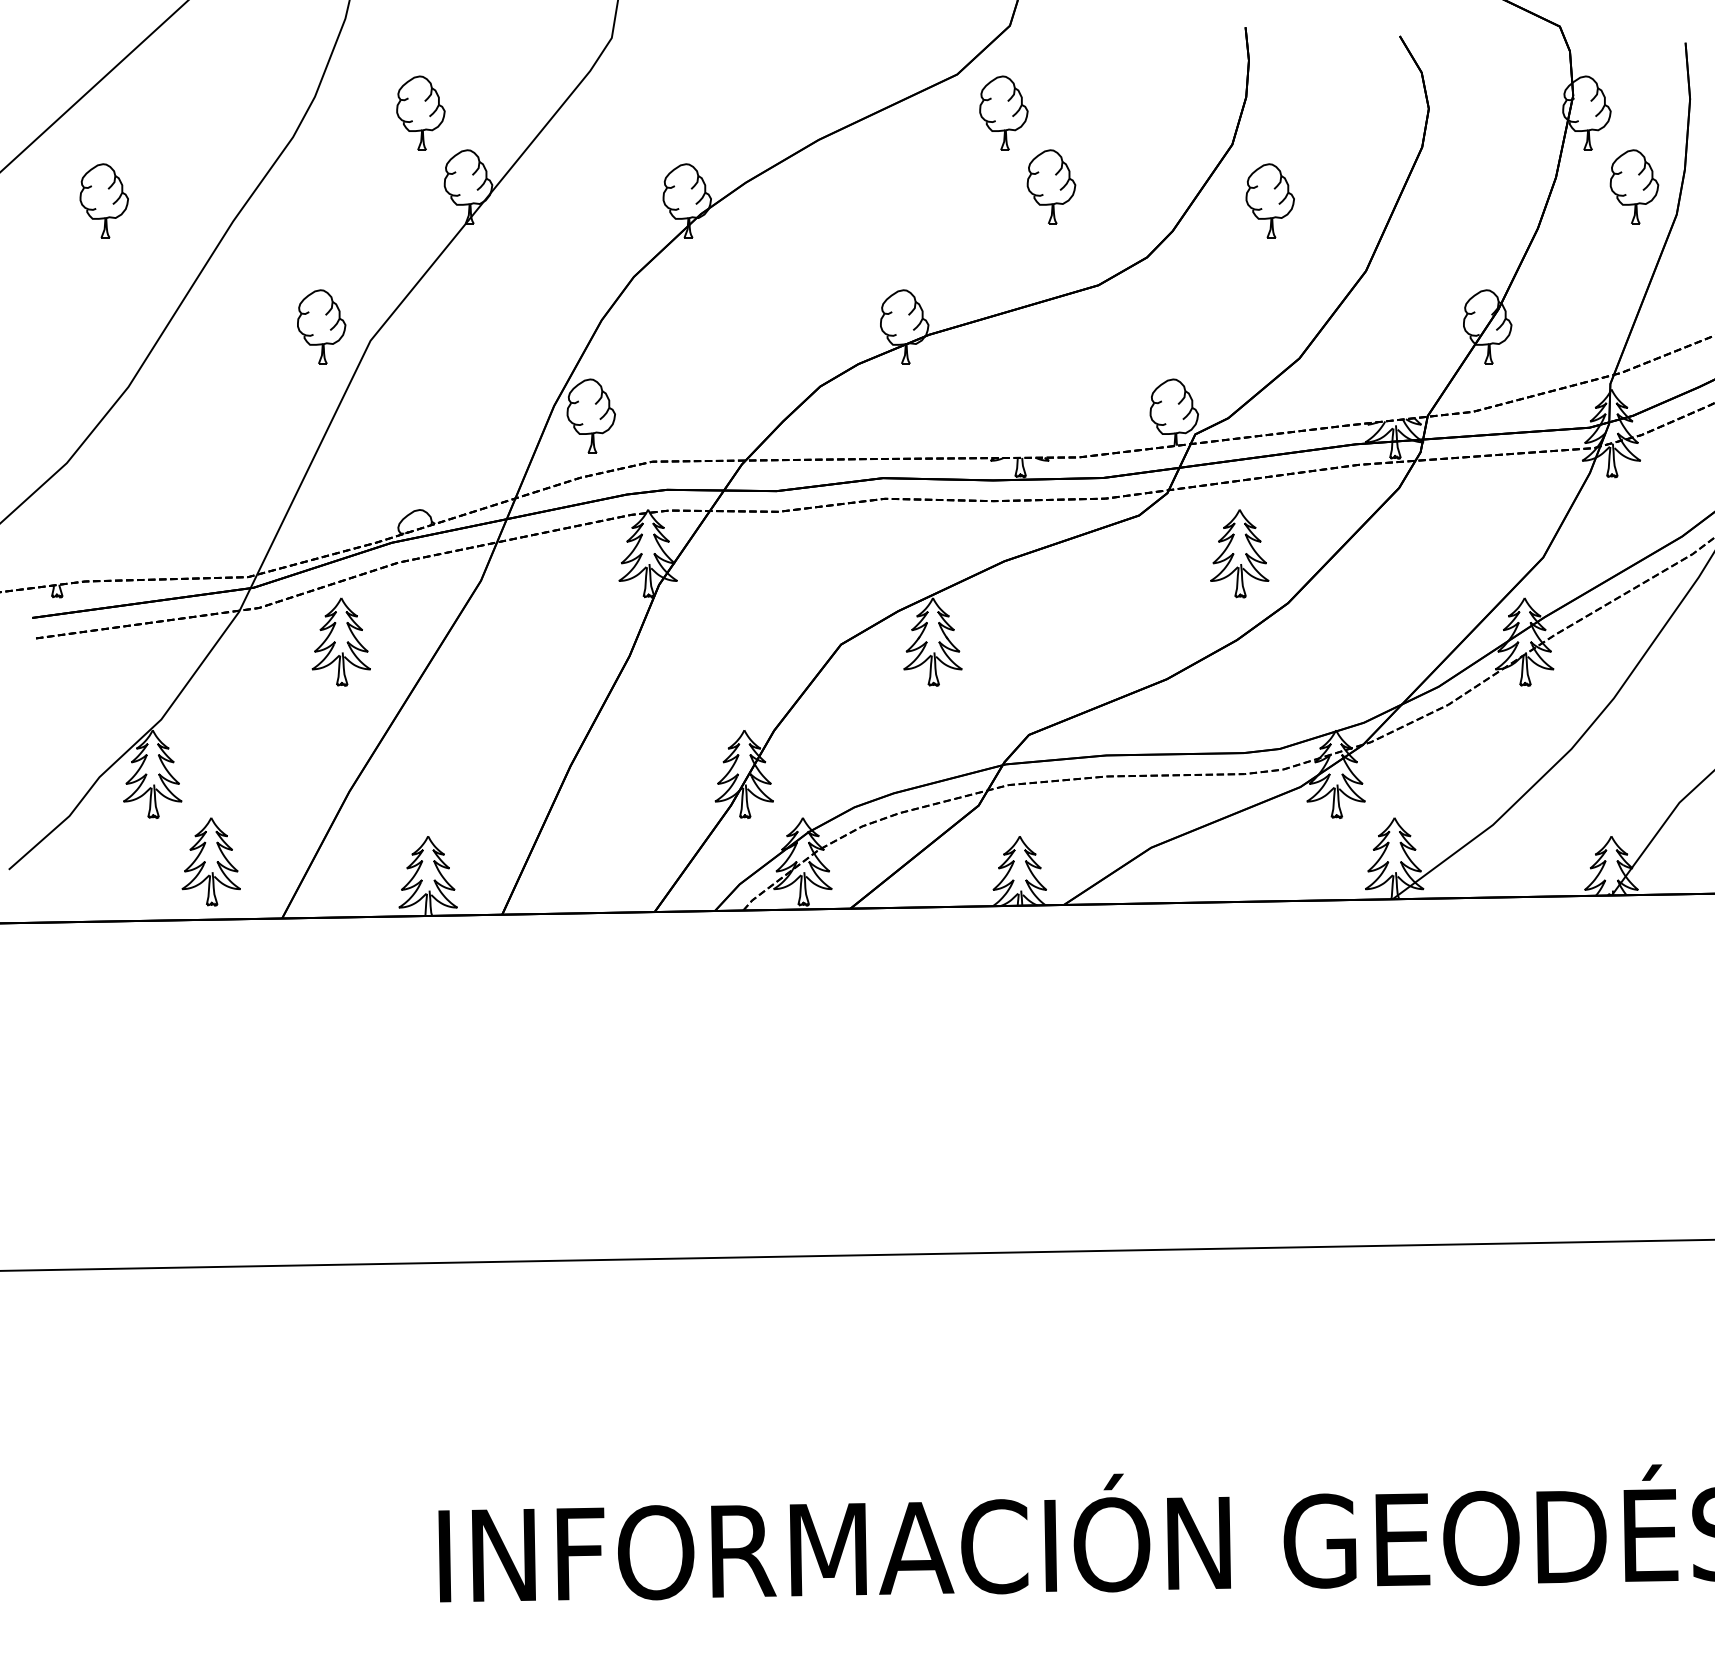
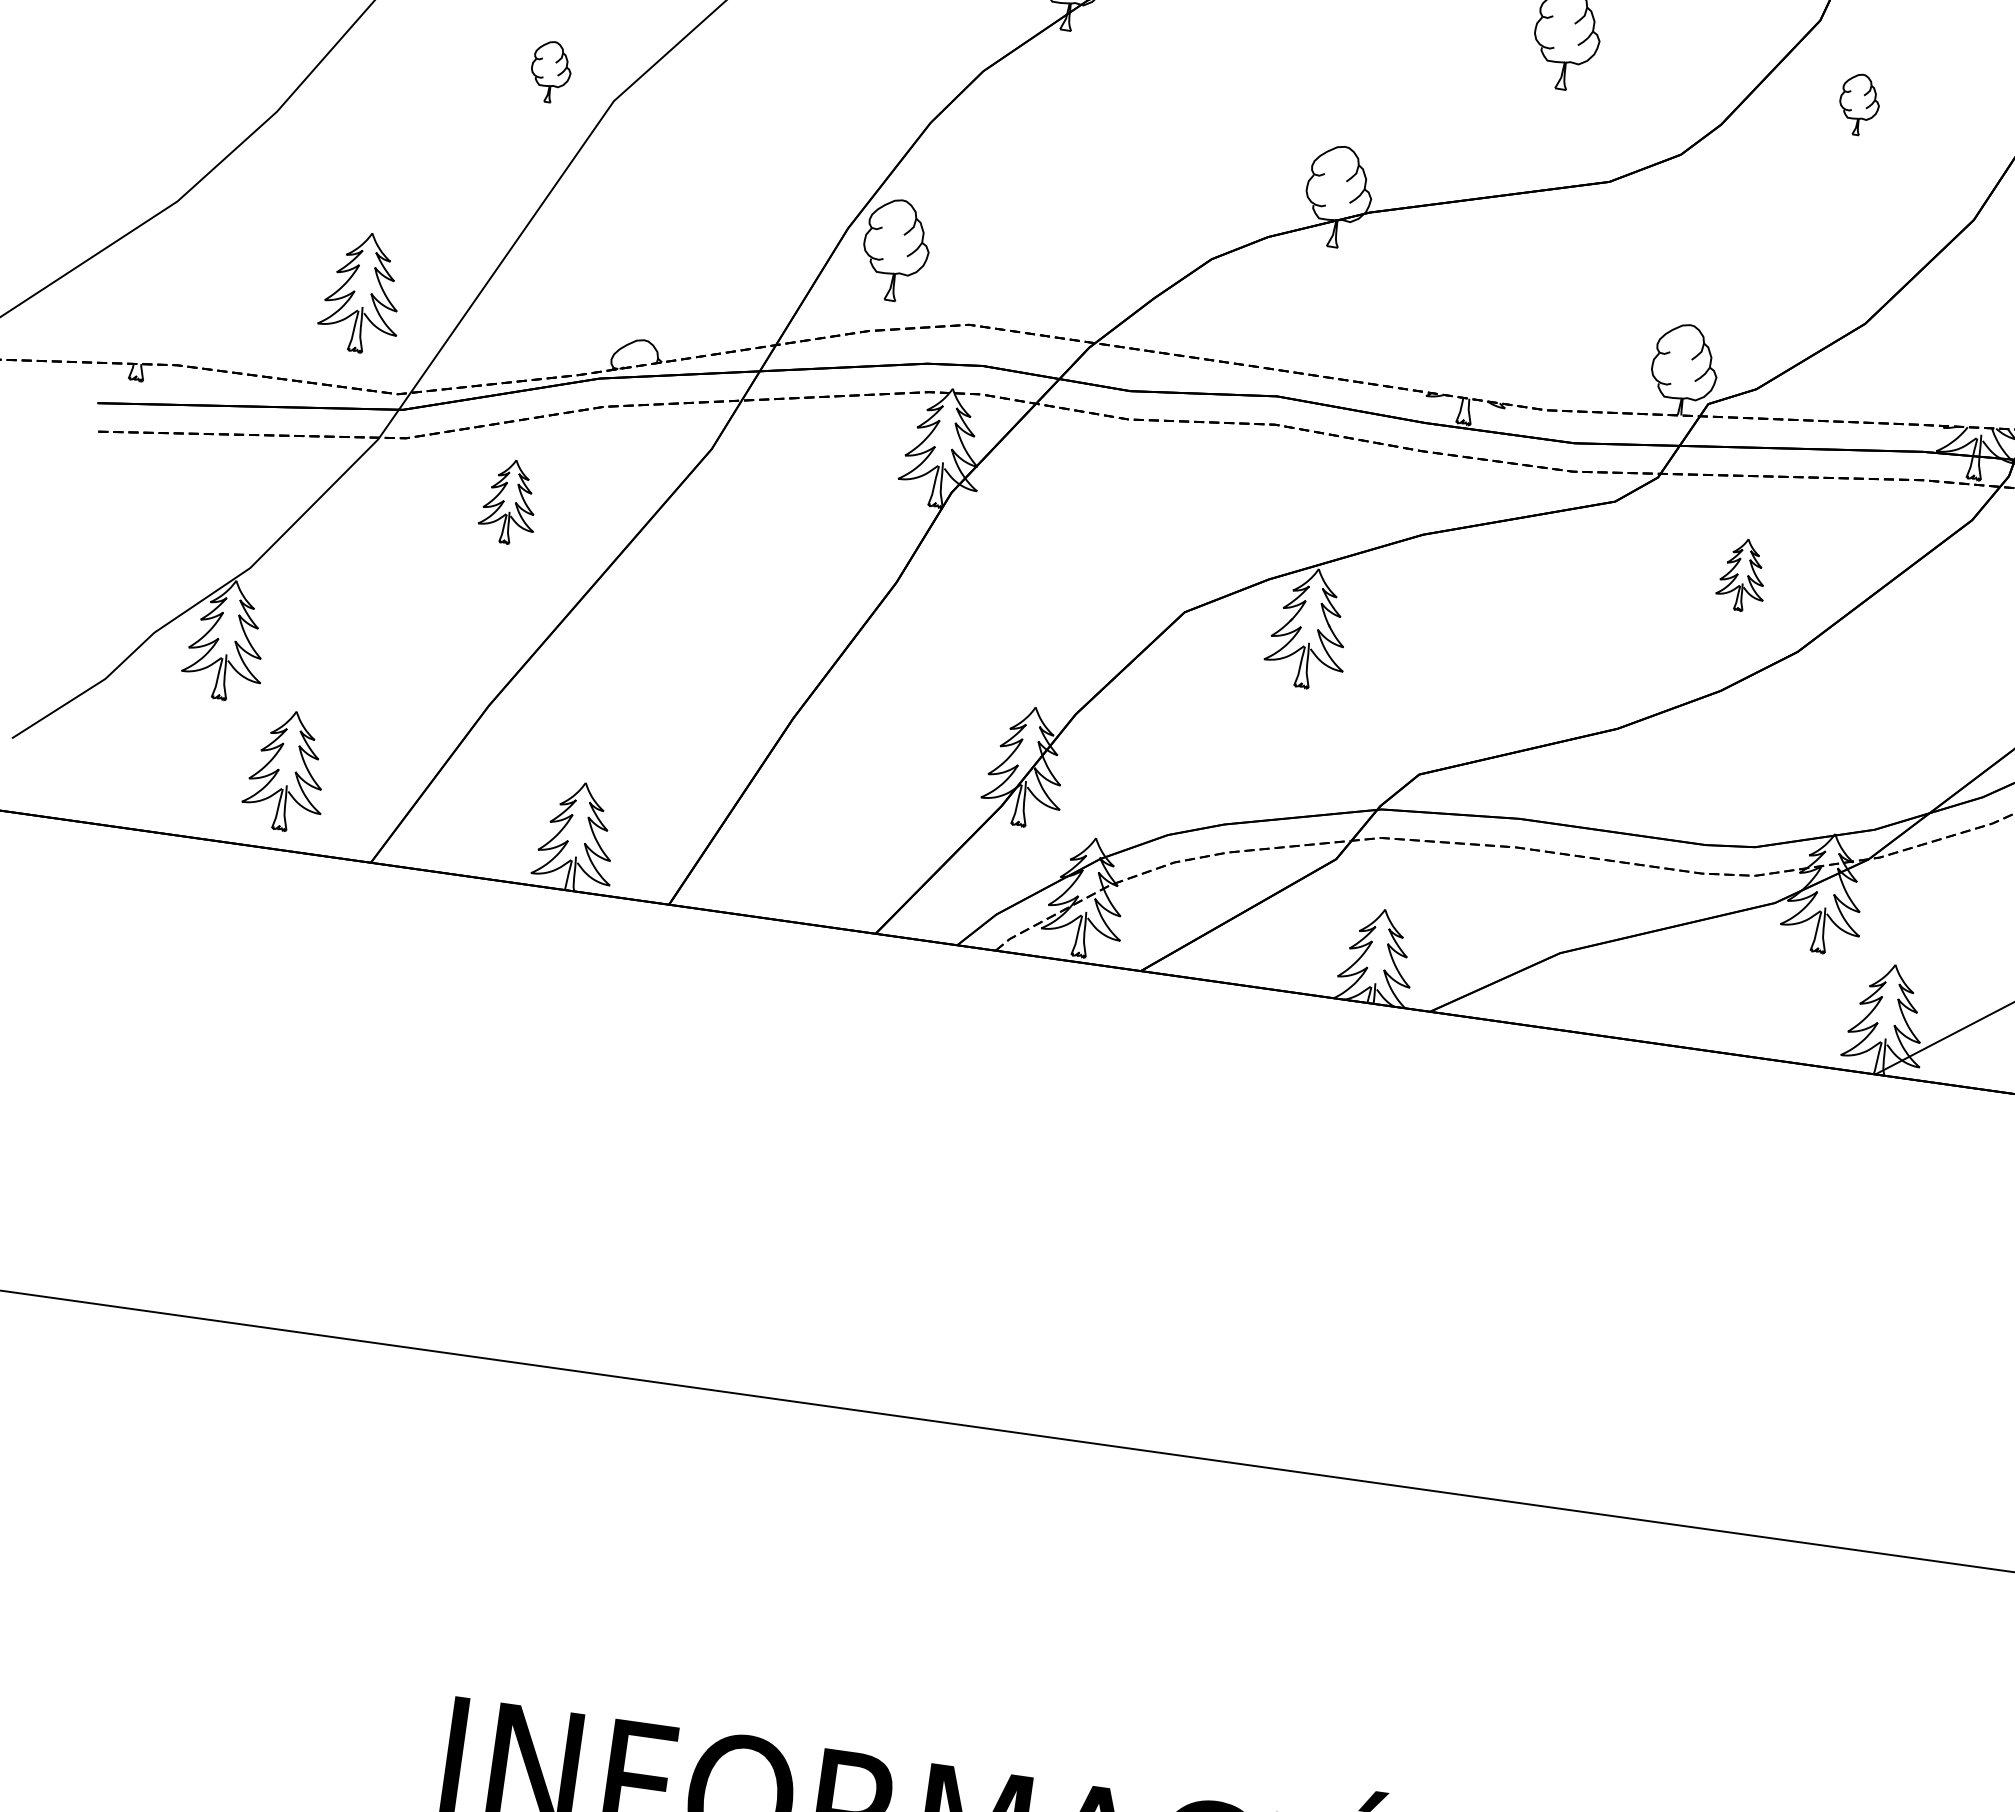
part: (1269, 200) -> (1858, 103), size x0.6
part: (321, 326) -> (550, 71), size x0.6
part: (210, 507) -> (362, 292), added
part: (1239, 553) -> (1742, 574), size x0.6
part: (340, 641) -> (508, 500), size x0.7

